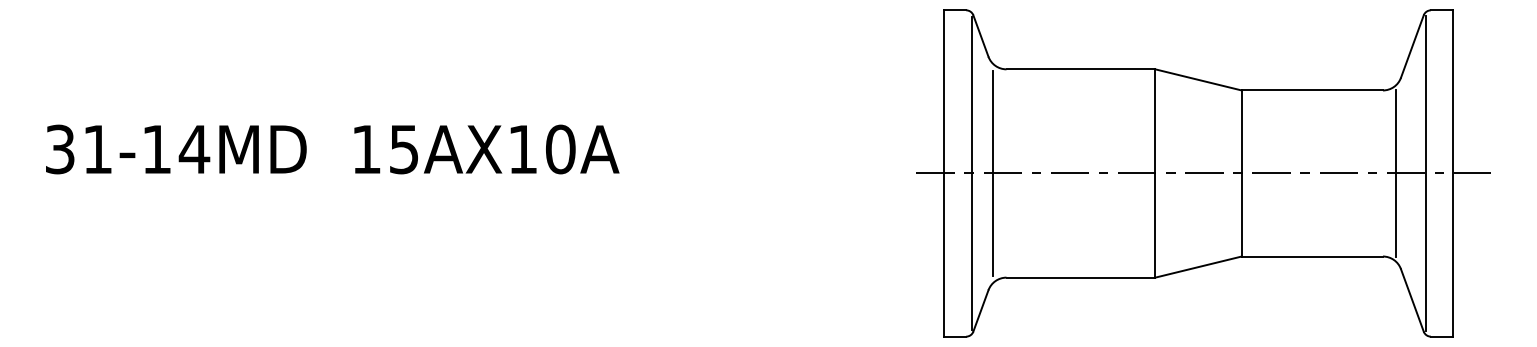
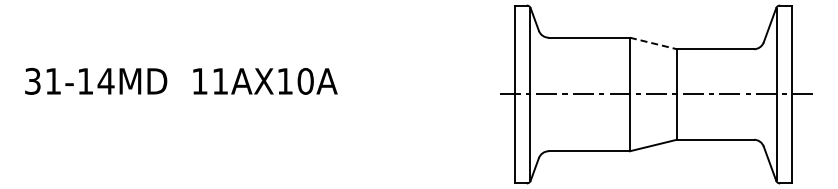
line: (1198, 79) -> (653, 43), solid -> dashed
text: (402, 149) -> (219, 81), 15AX10A -> 11AX10A
line: (993, 173) -> (541, 94), removed
line: (1396, 173) -> (761, 94), removed

